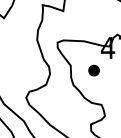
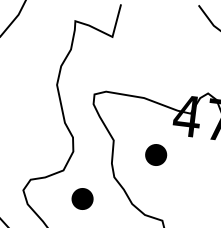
part: (57, 98) -> (81, 198), added

